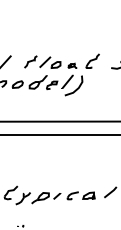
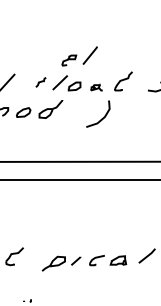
part: (30, 62) -> (40, 82), size x0.6
part: (59, 82) -> (79, 56), moved
part: (22, 198) -> (30, 264), removed

